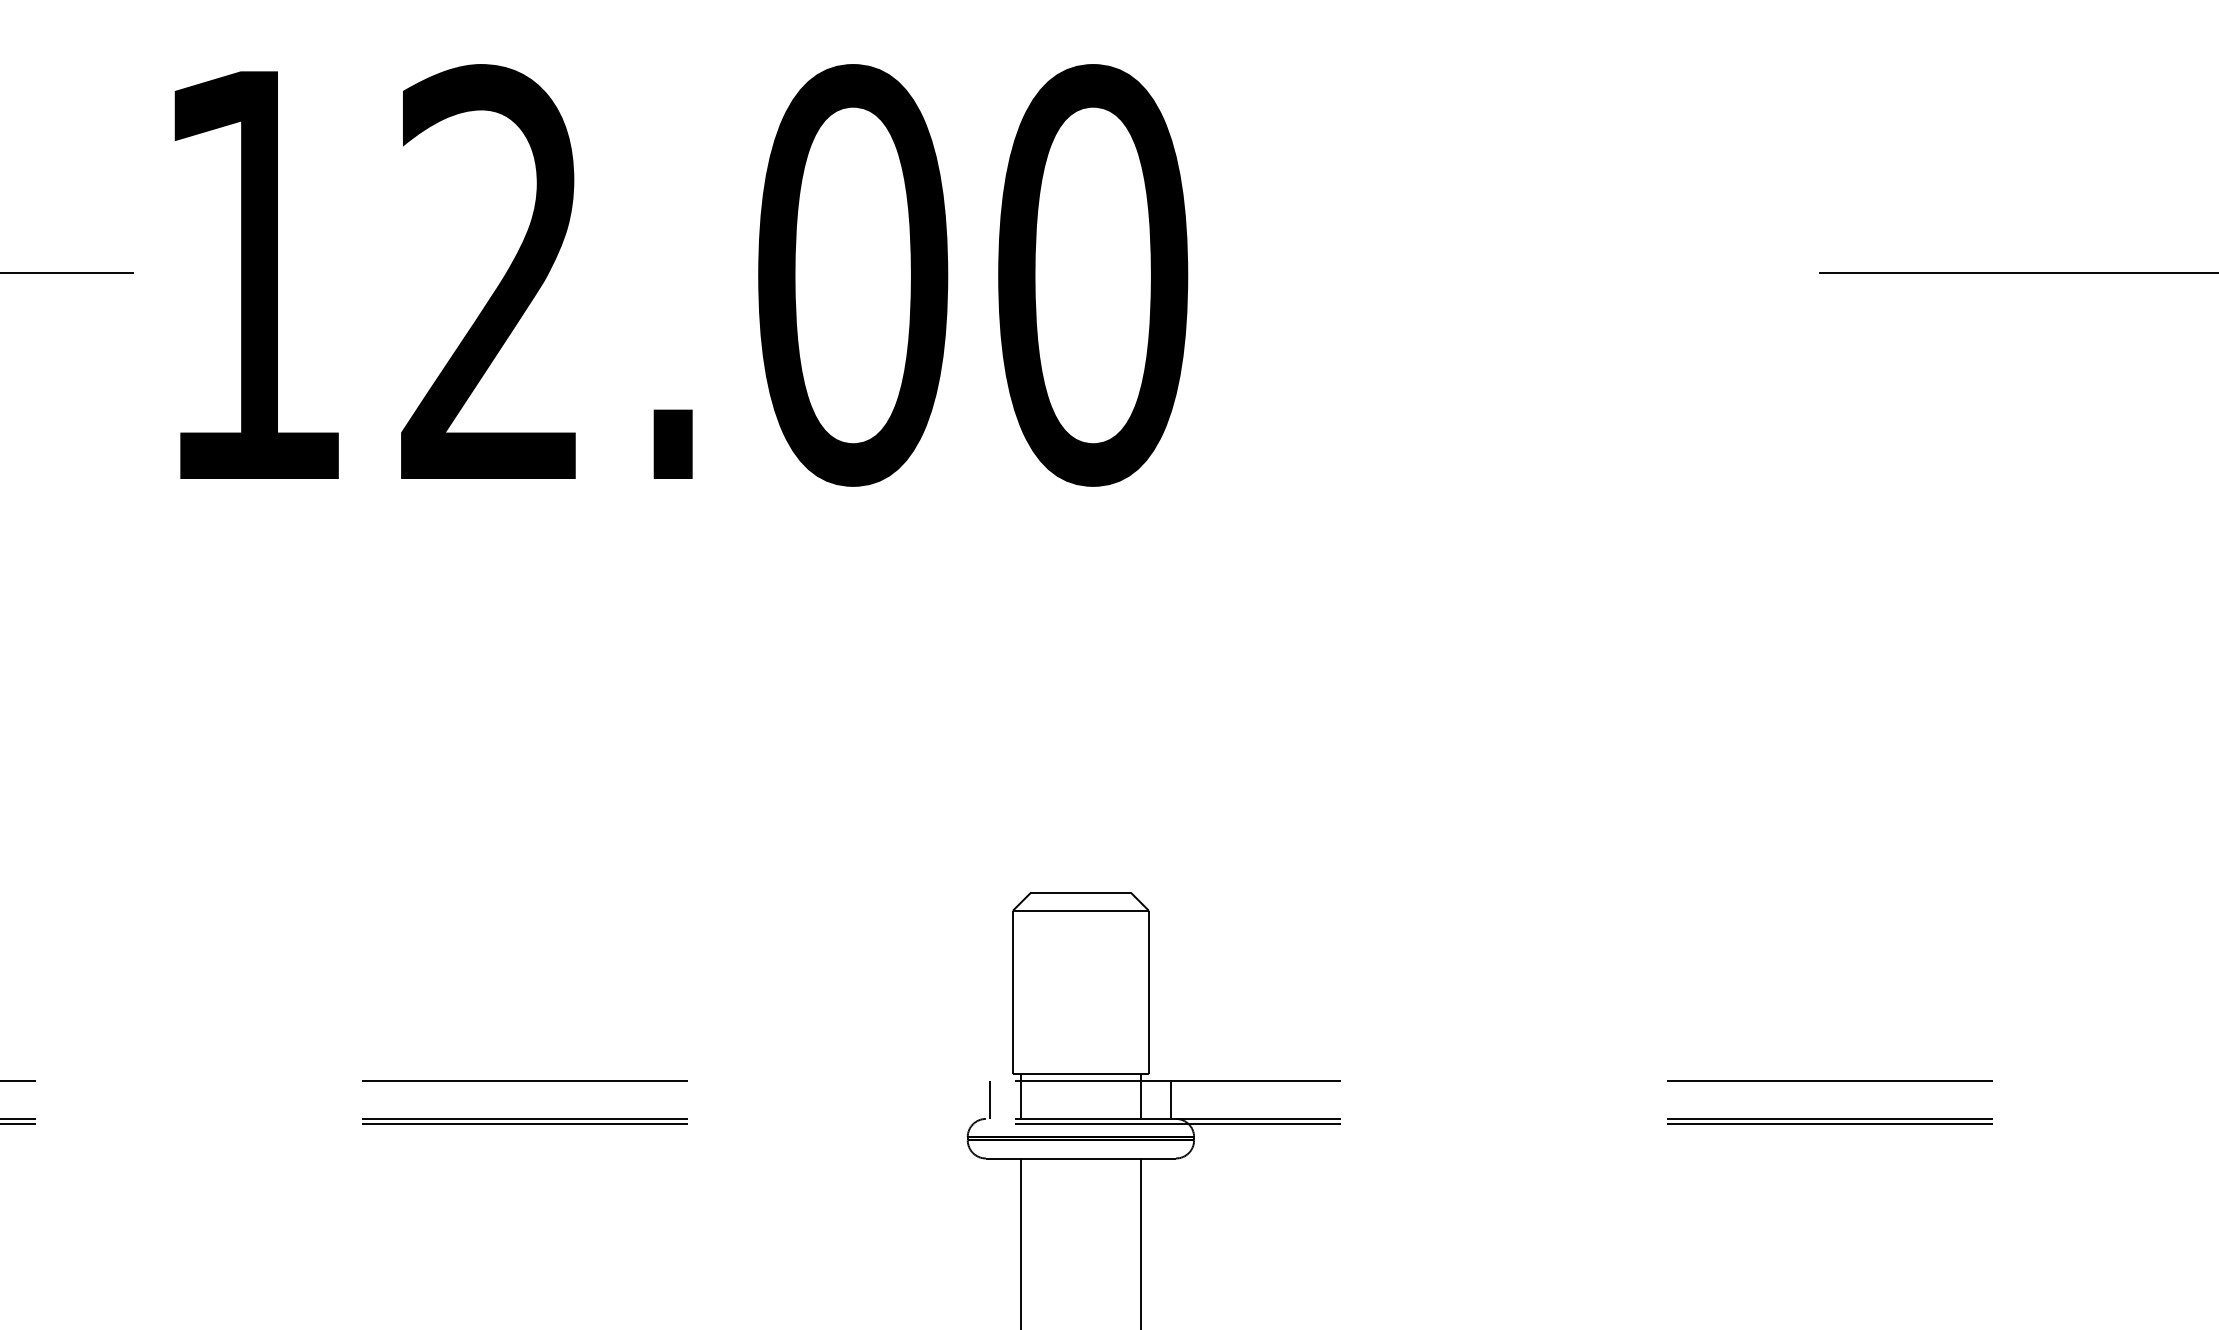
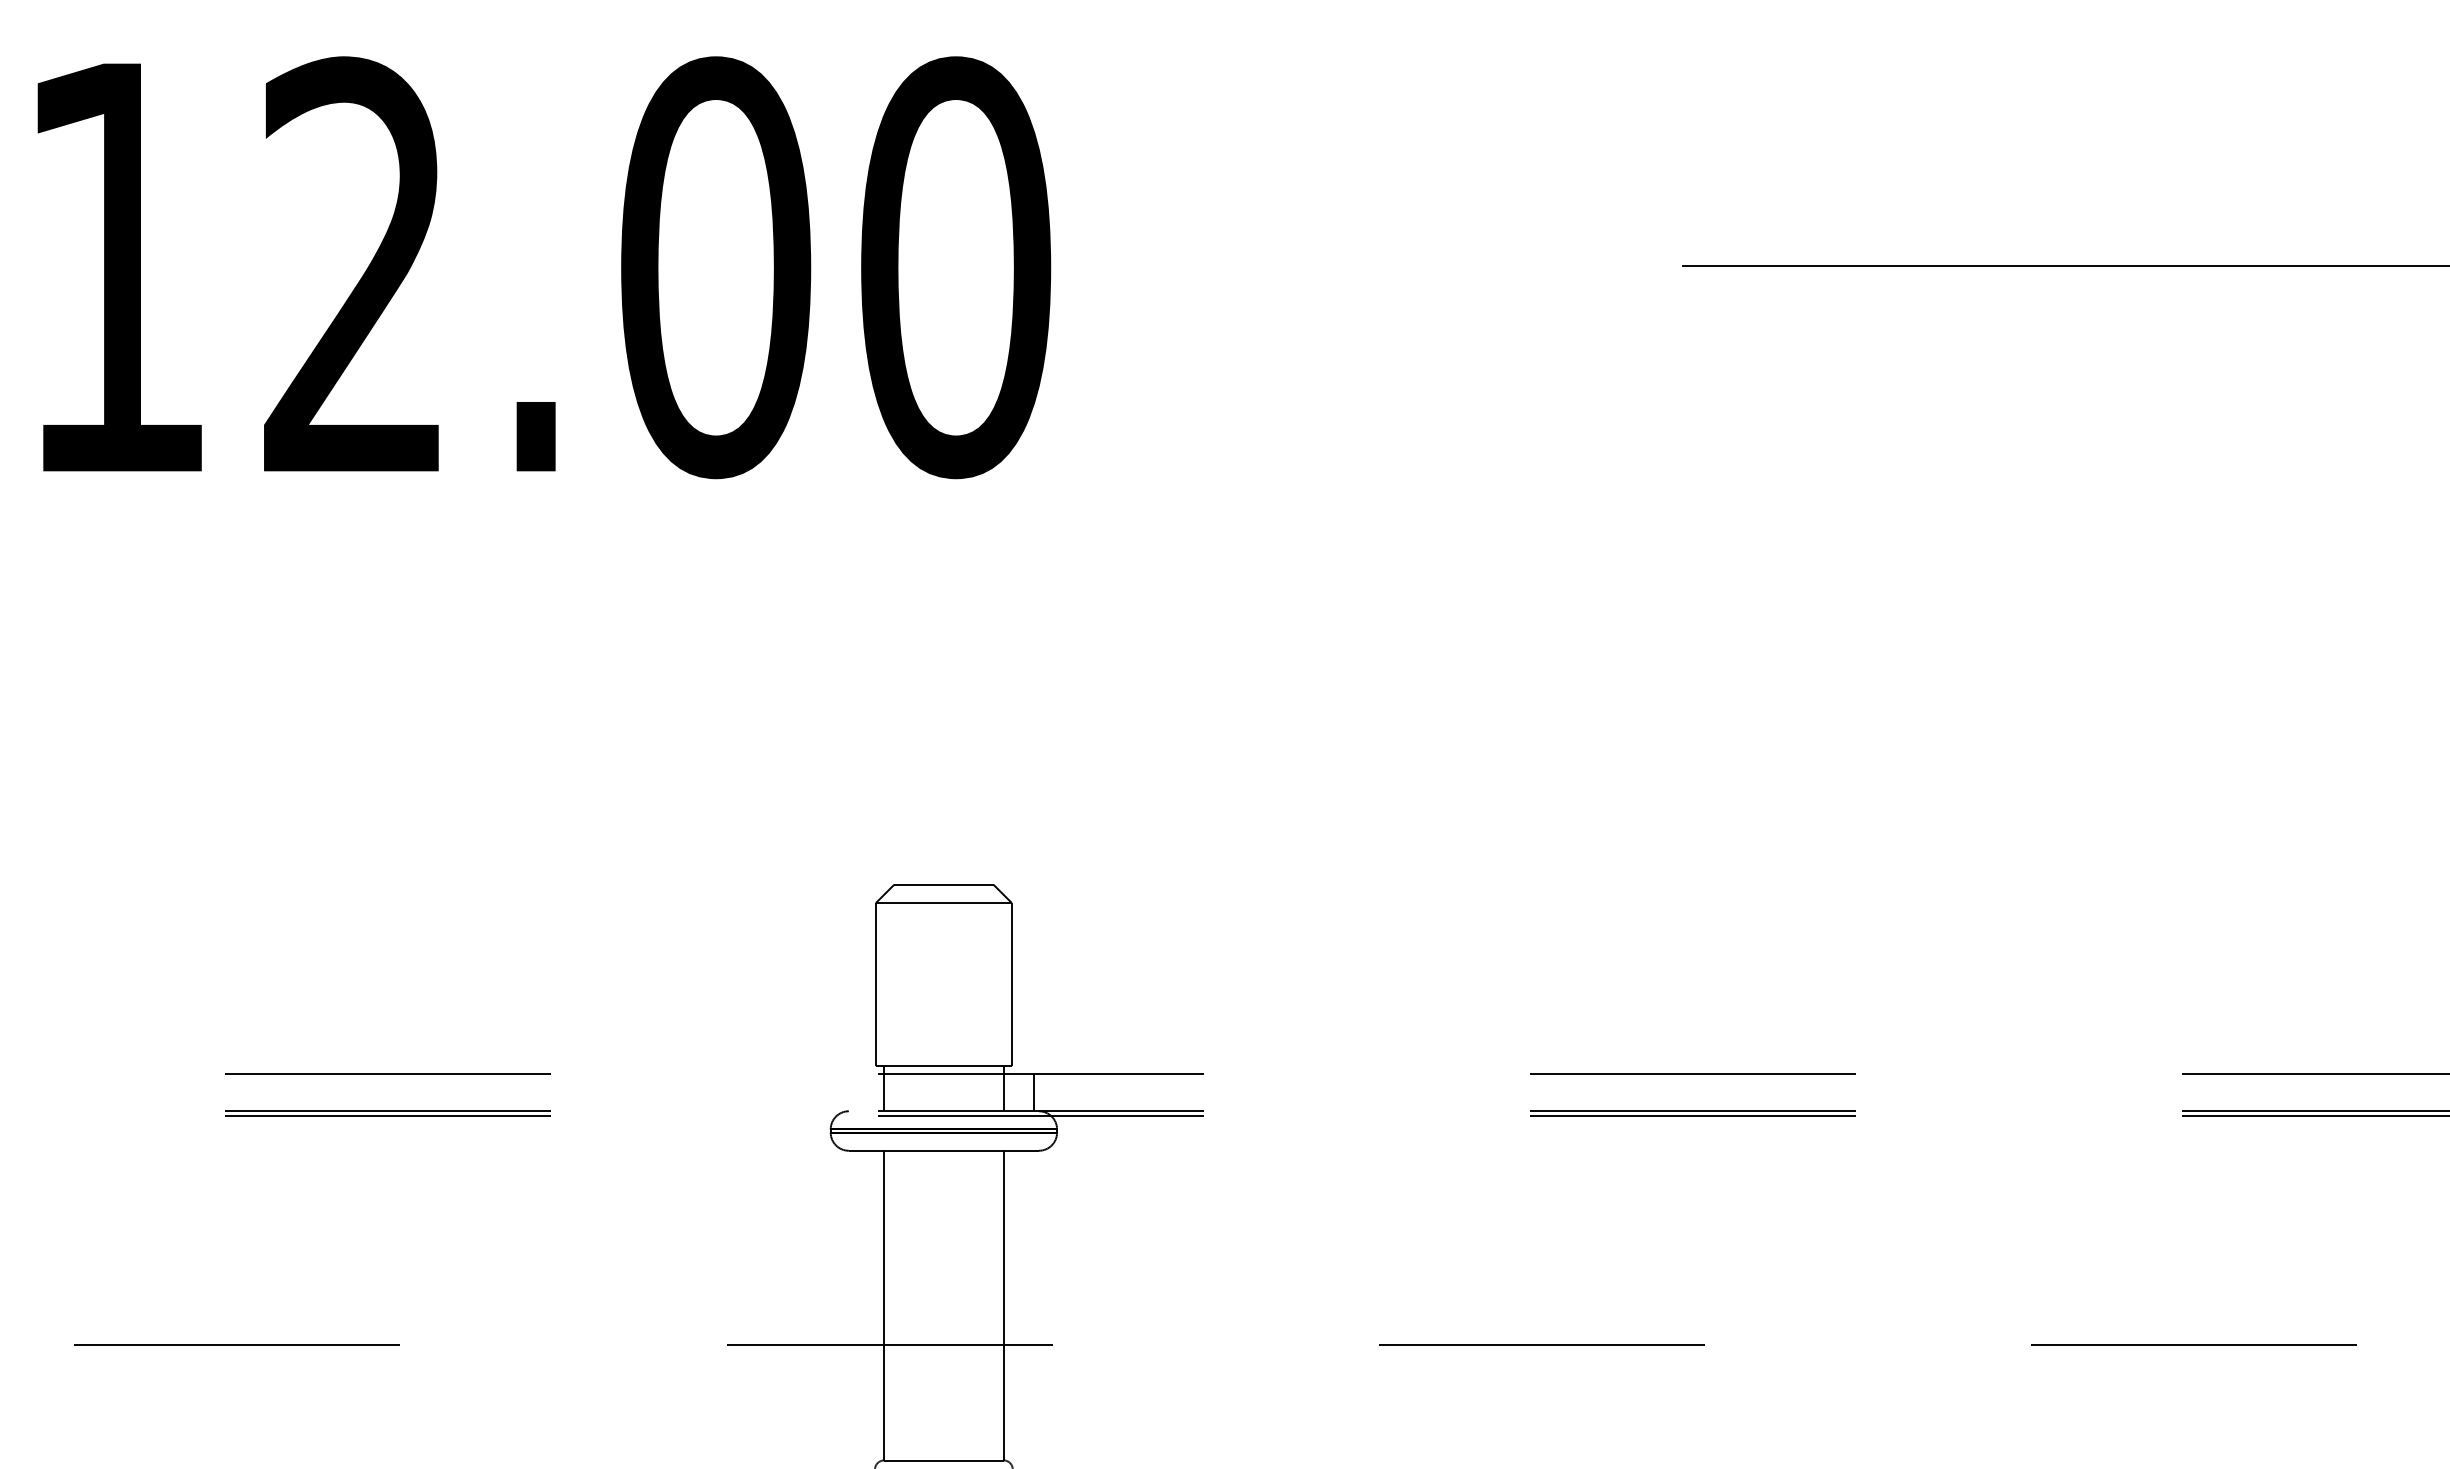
line: (990, 1100) -> (853, 1092), removed

